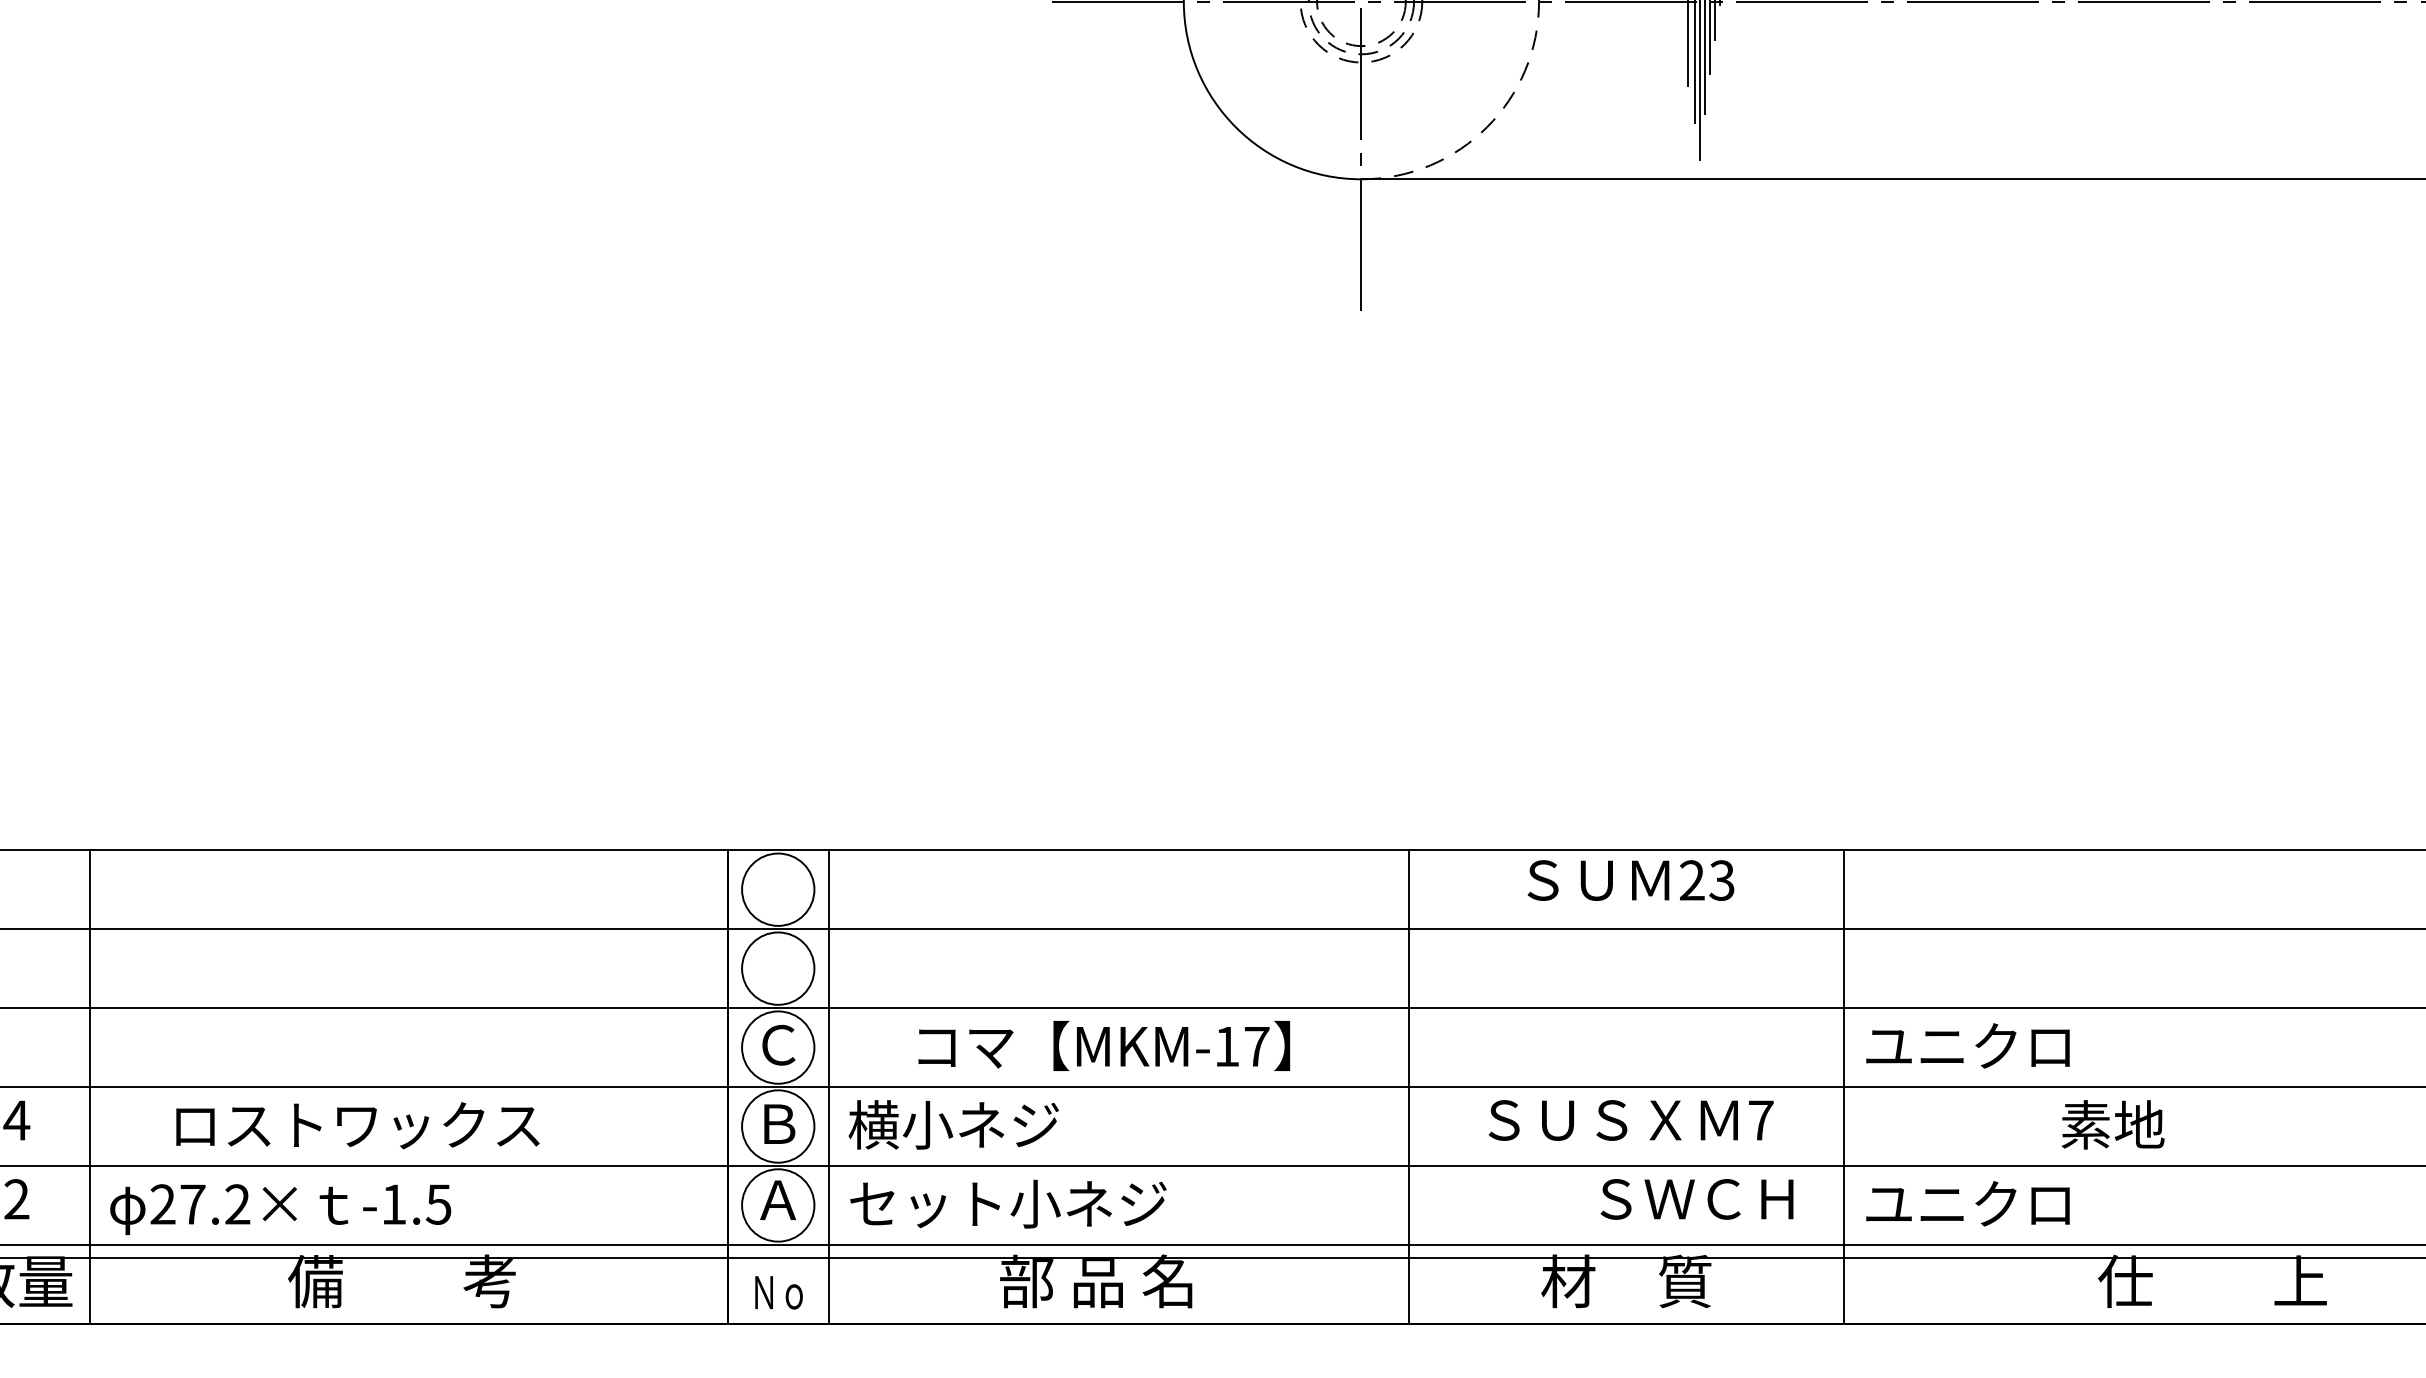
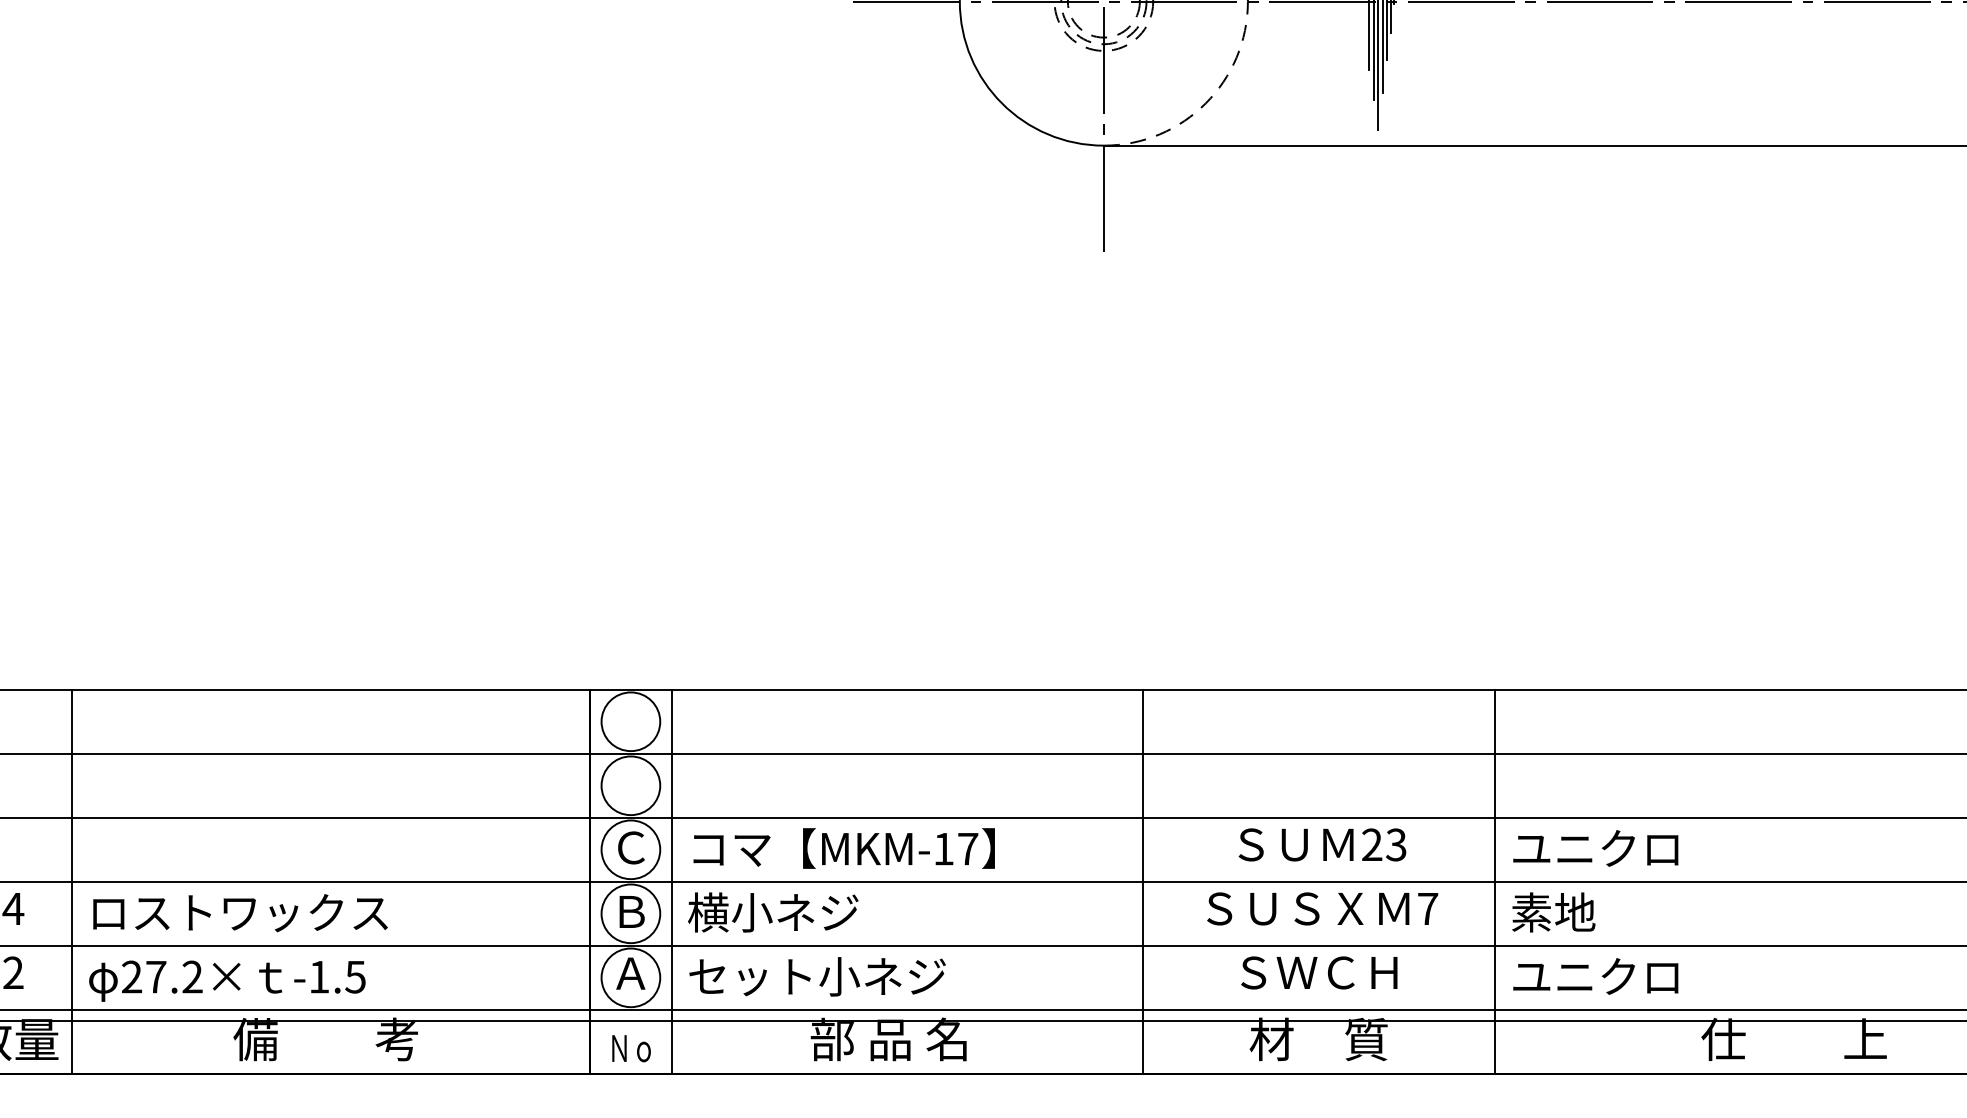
text: (1630, 880) -> (1322, 844), moved
text: (1104, 1045) -> (844, 848), moved
text: (2112, 1124) -> (1553, 912), moved
text: (357, 1125) -> (240, 913), moved
text: (1696, 1199) -> (1318, 973), moved

